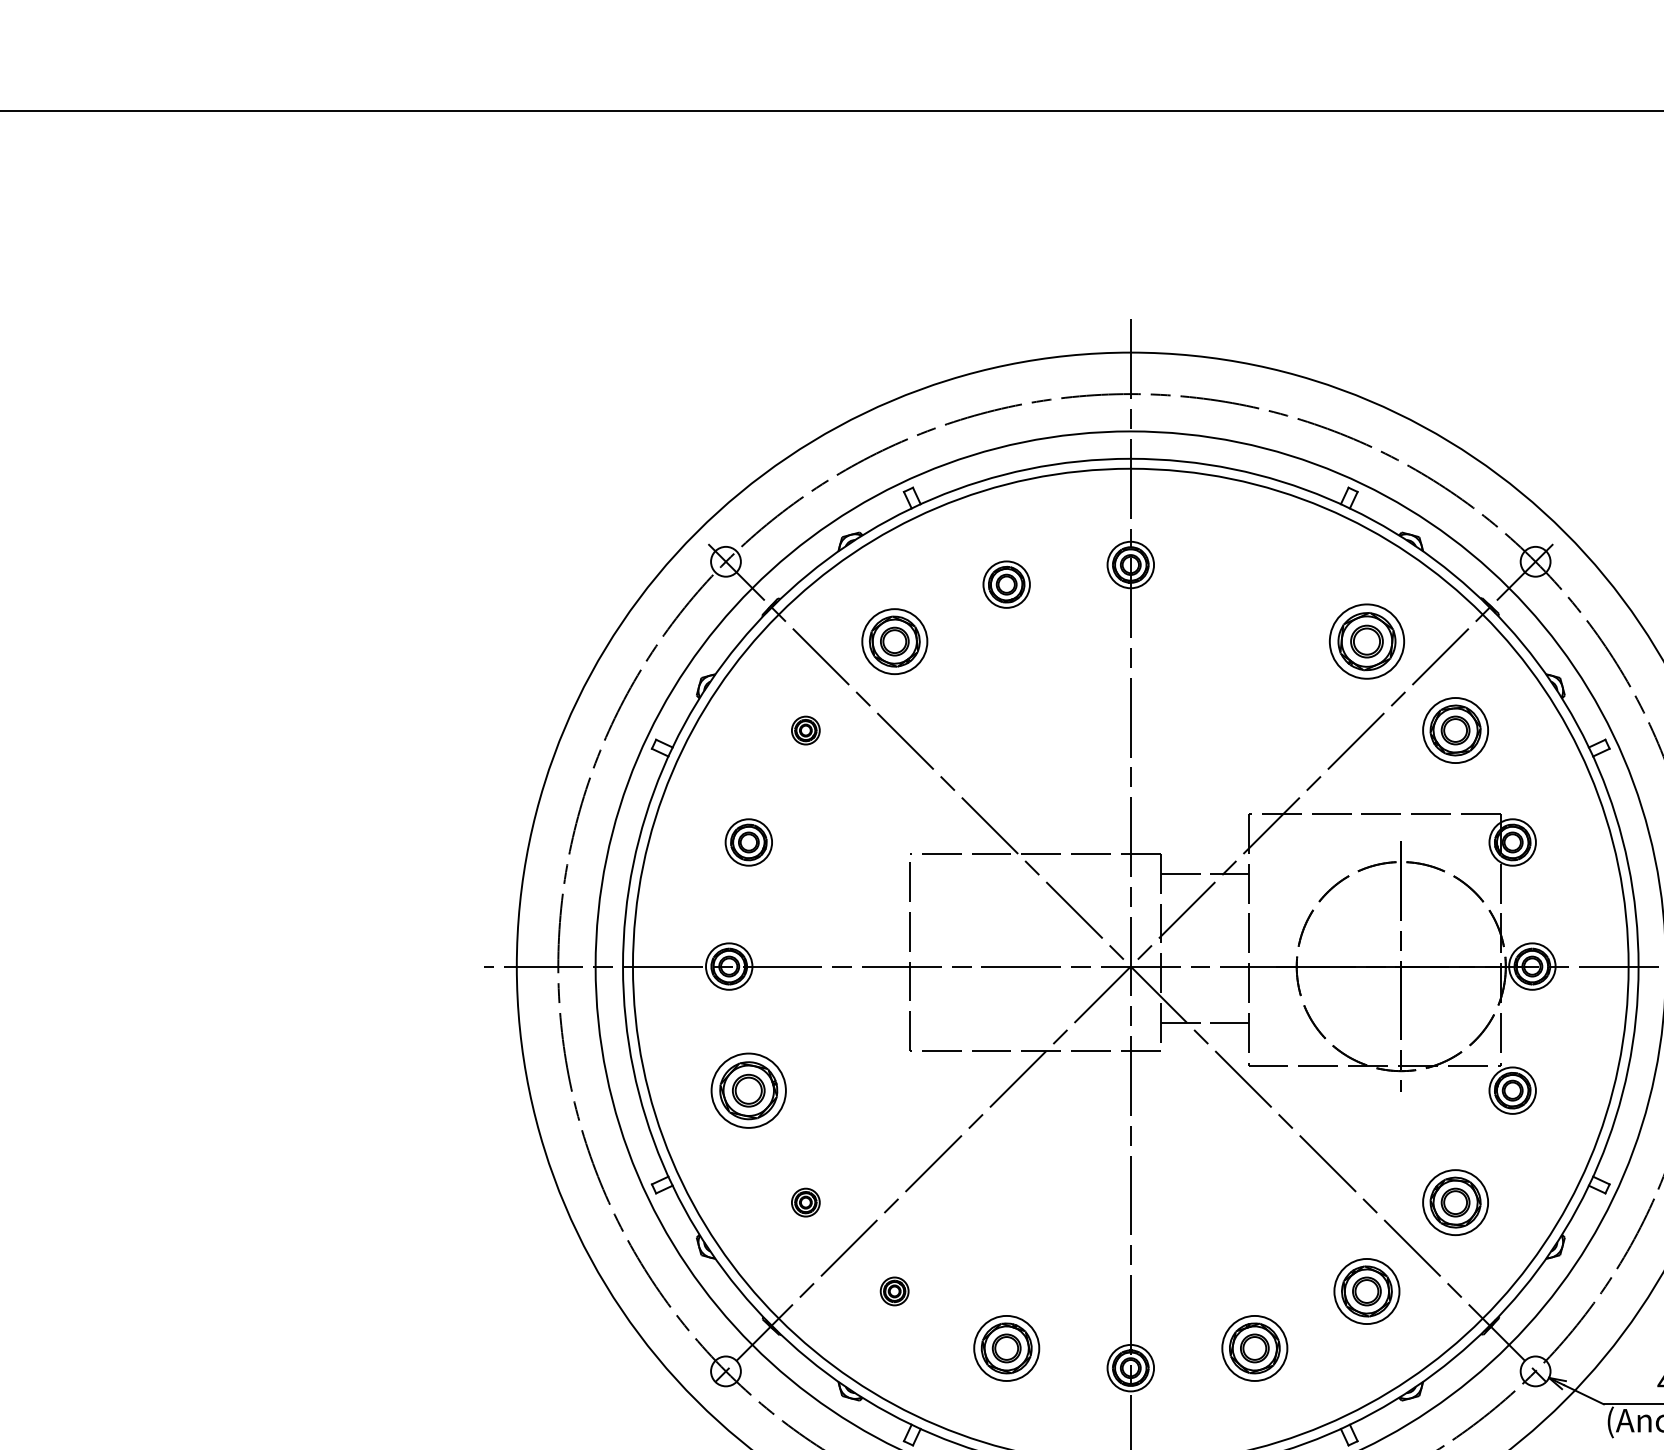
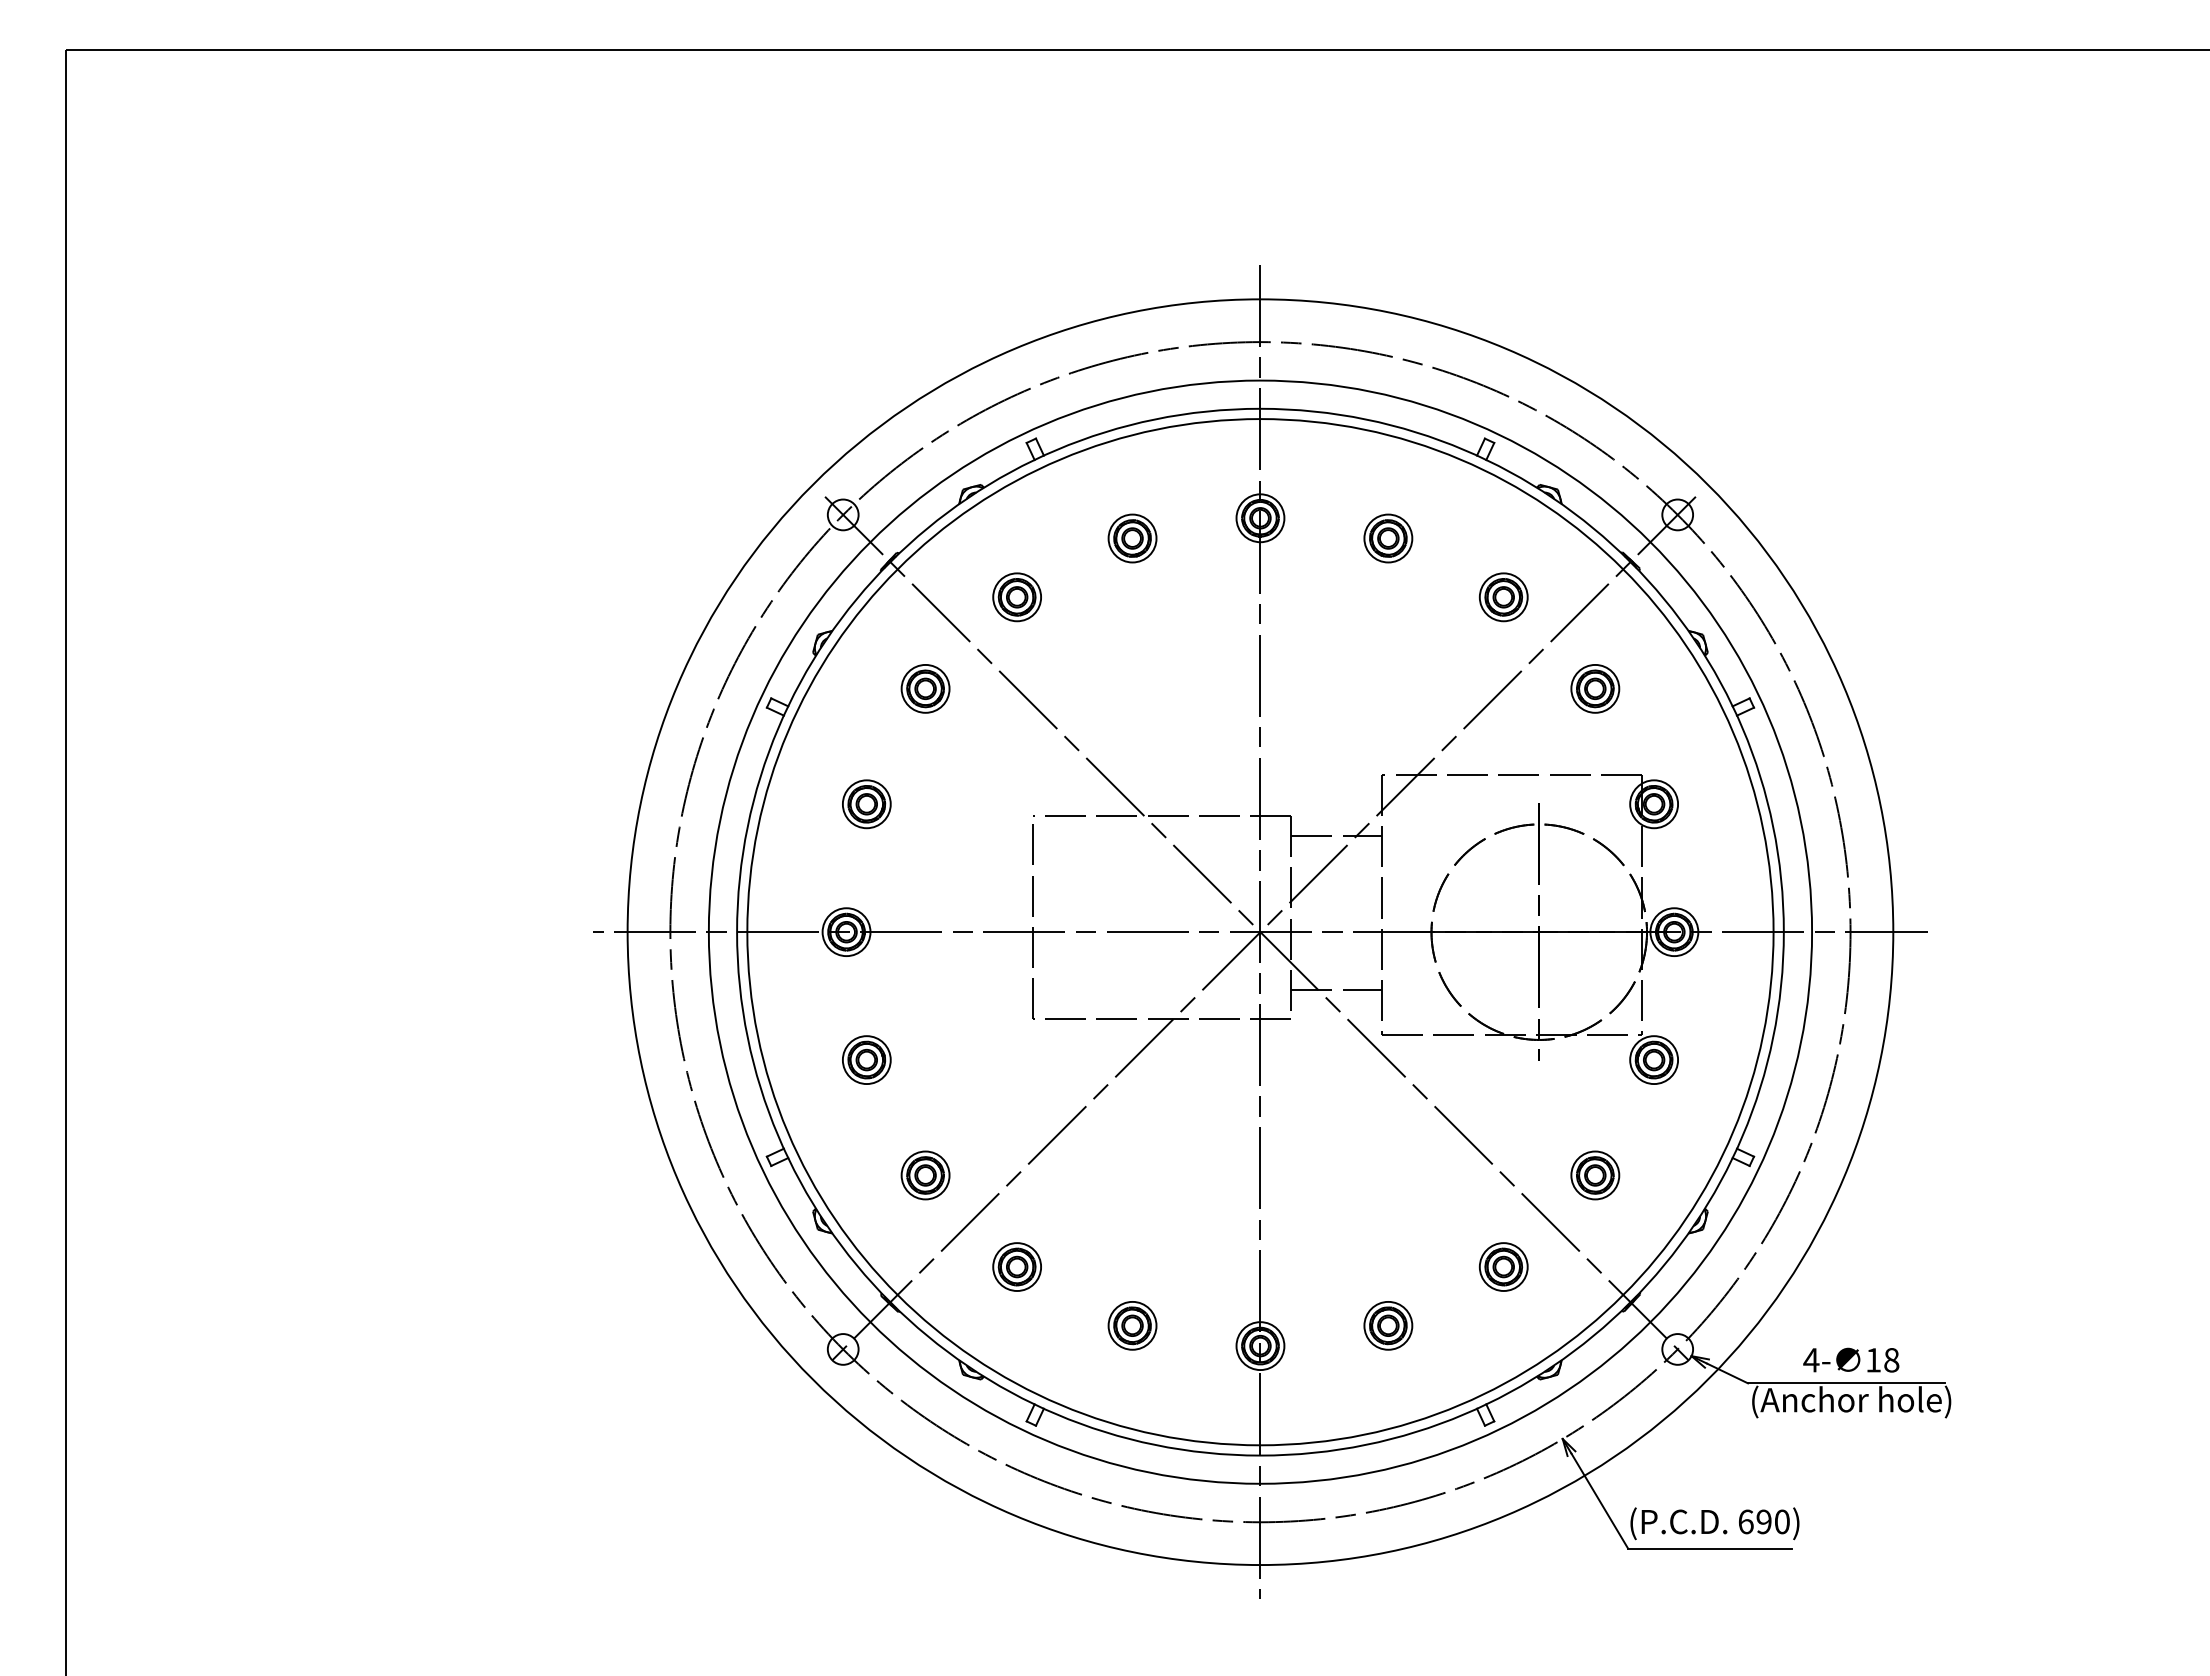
part: (1255, 584) -> (1388, 538), added
part: (894, 641) -> (1016, 597), size x0.71
part: (1366, 641) -> (1503, 597), size x0.62
part: (805, 730) -> (925, 688), size x1.67
part: (1455, 730) -> (1595, 688), size x0.71
part: (748, 1090) -> (866, 1059), size x0.62
part: (805, 1202) -> (925, 1175), size x1.67
part: (1455, 1202) -> (1595, 1175), size x0.71
part: (894, 1290) -> (1016, 1266), size x1.67
part: (1366, 1290) -> (1503, 1266), size x0.71
part: (1006, 1348) -> (1132, 1325), size x0.71
part: (1255, 1348) -> (1388, 1325), size x0.71

